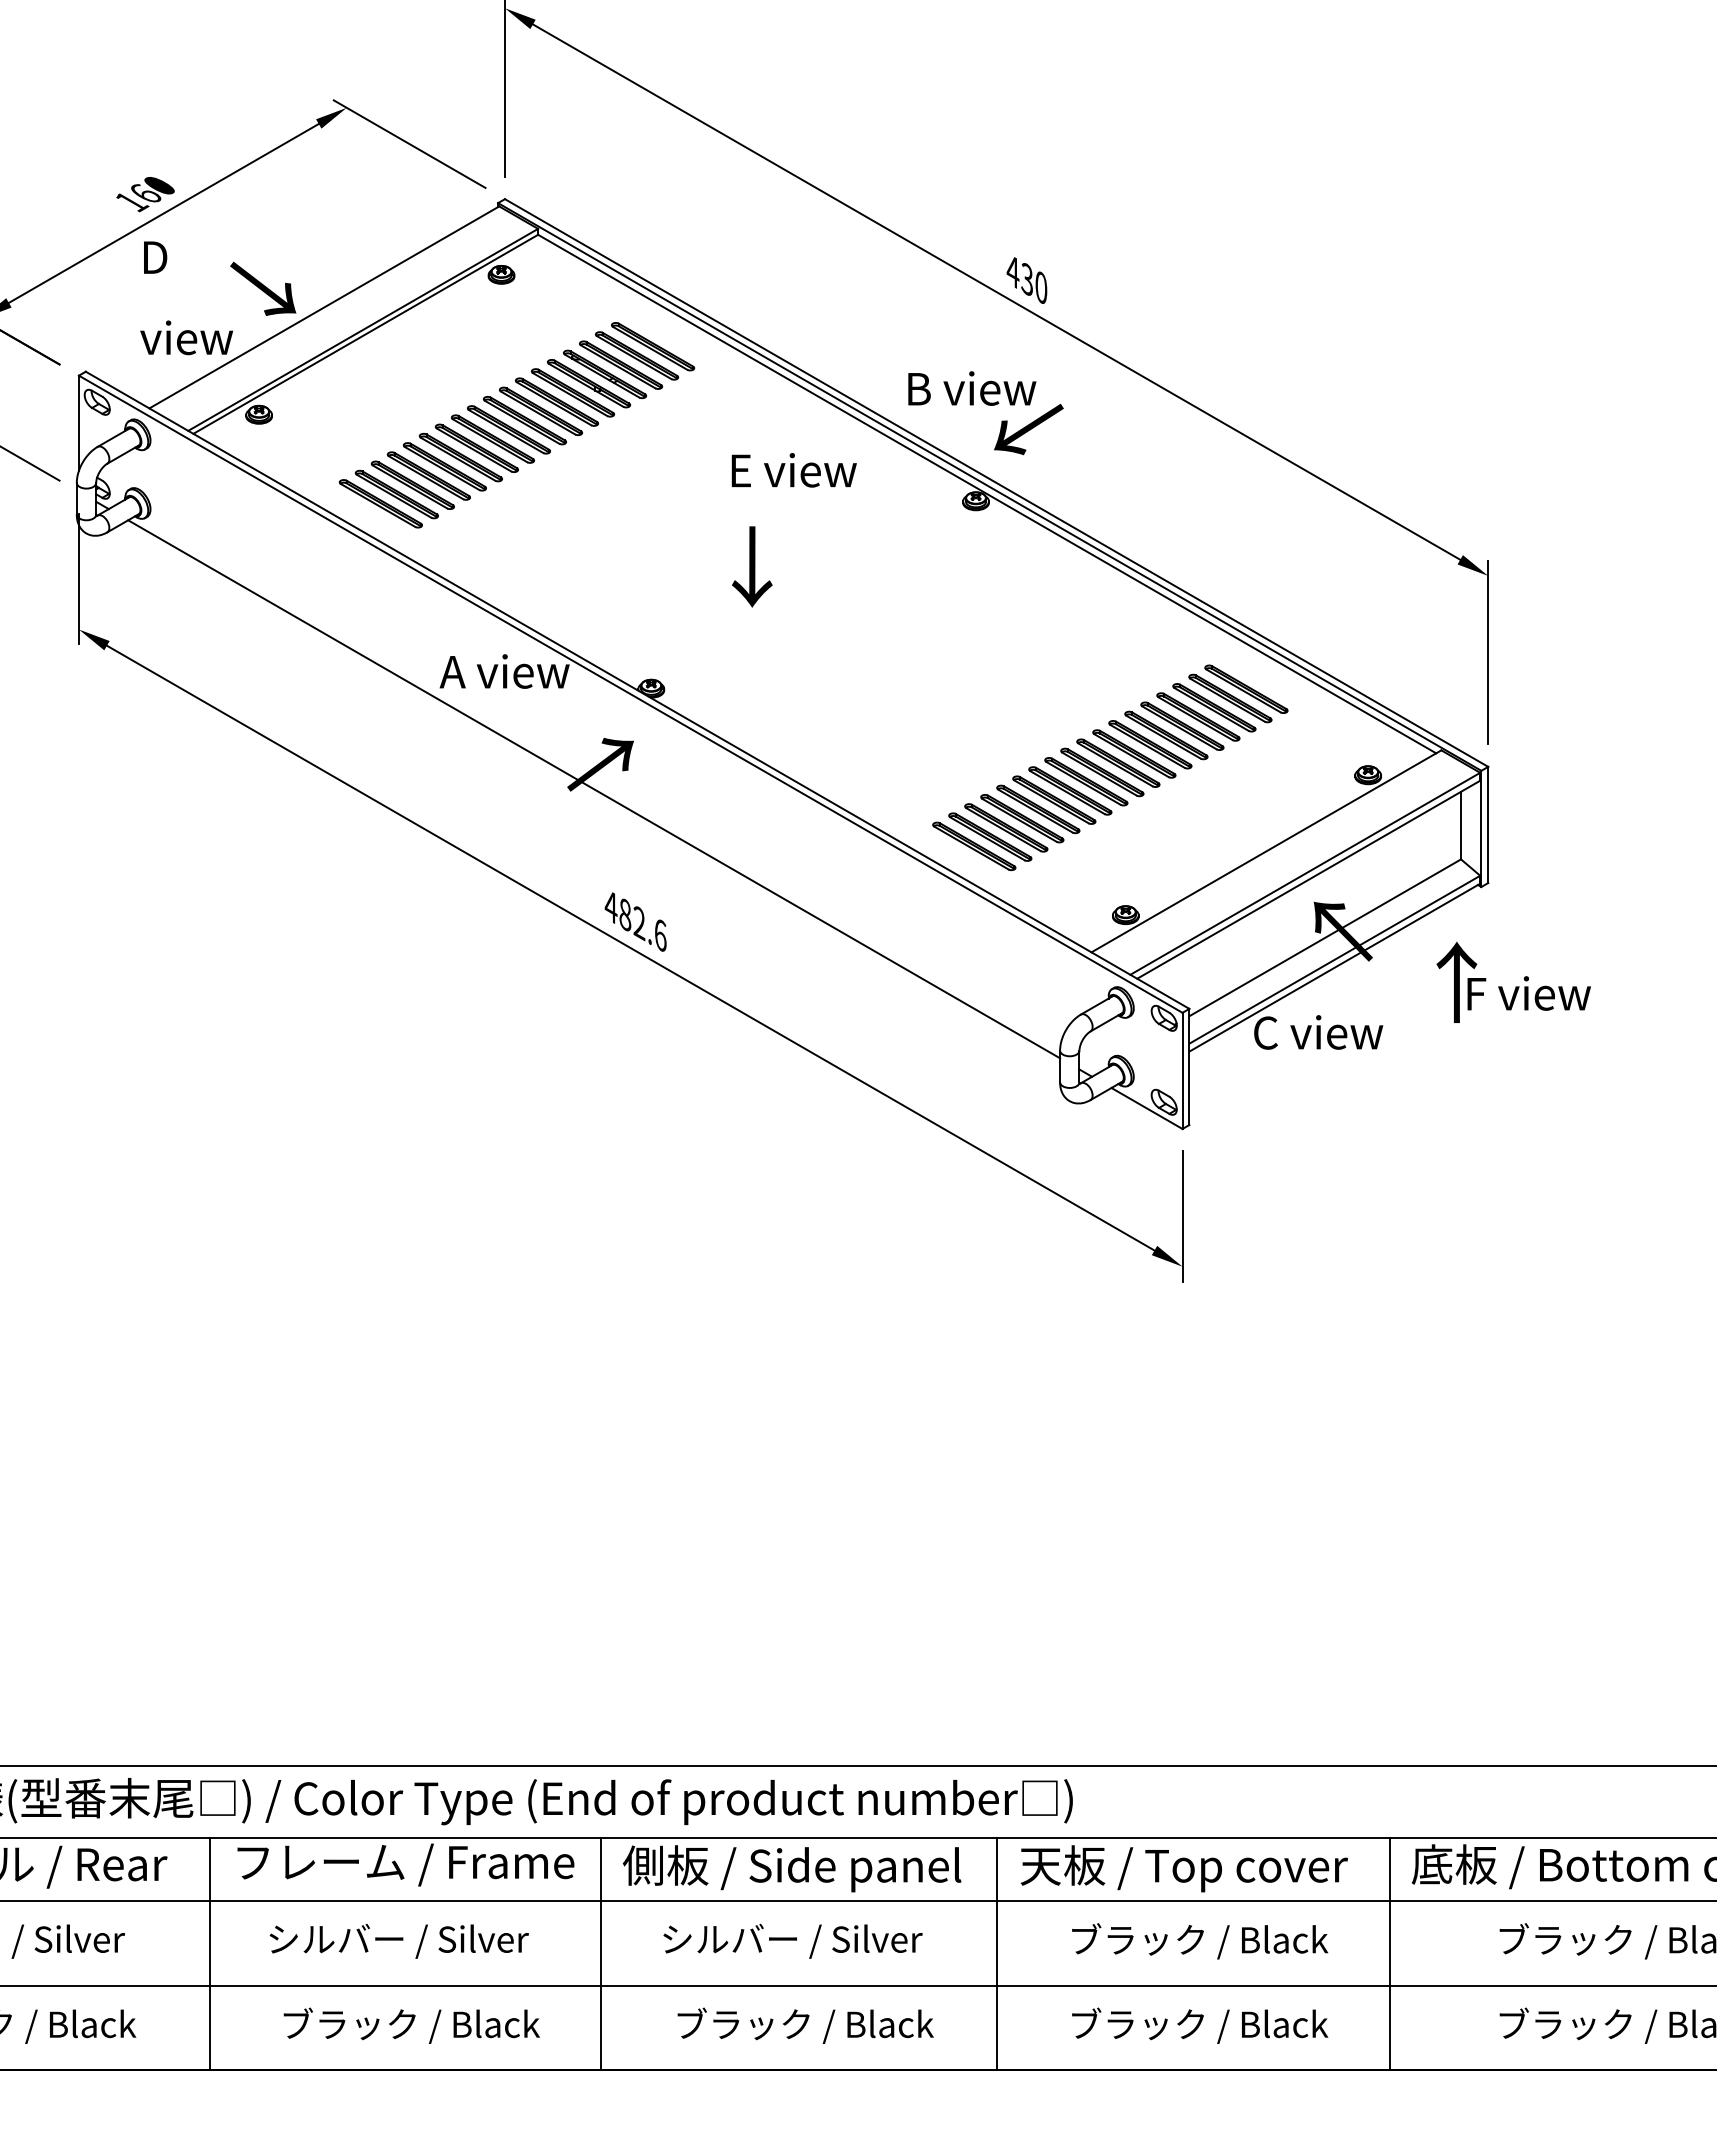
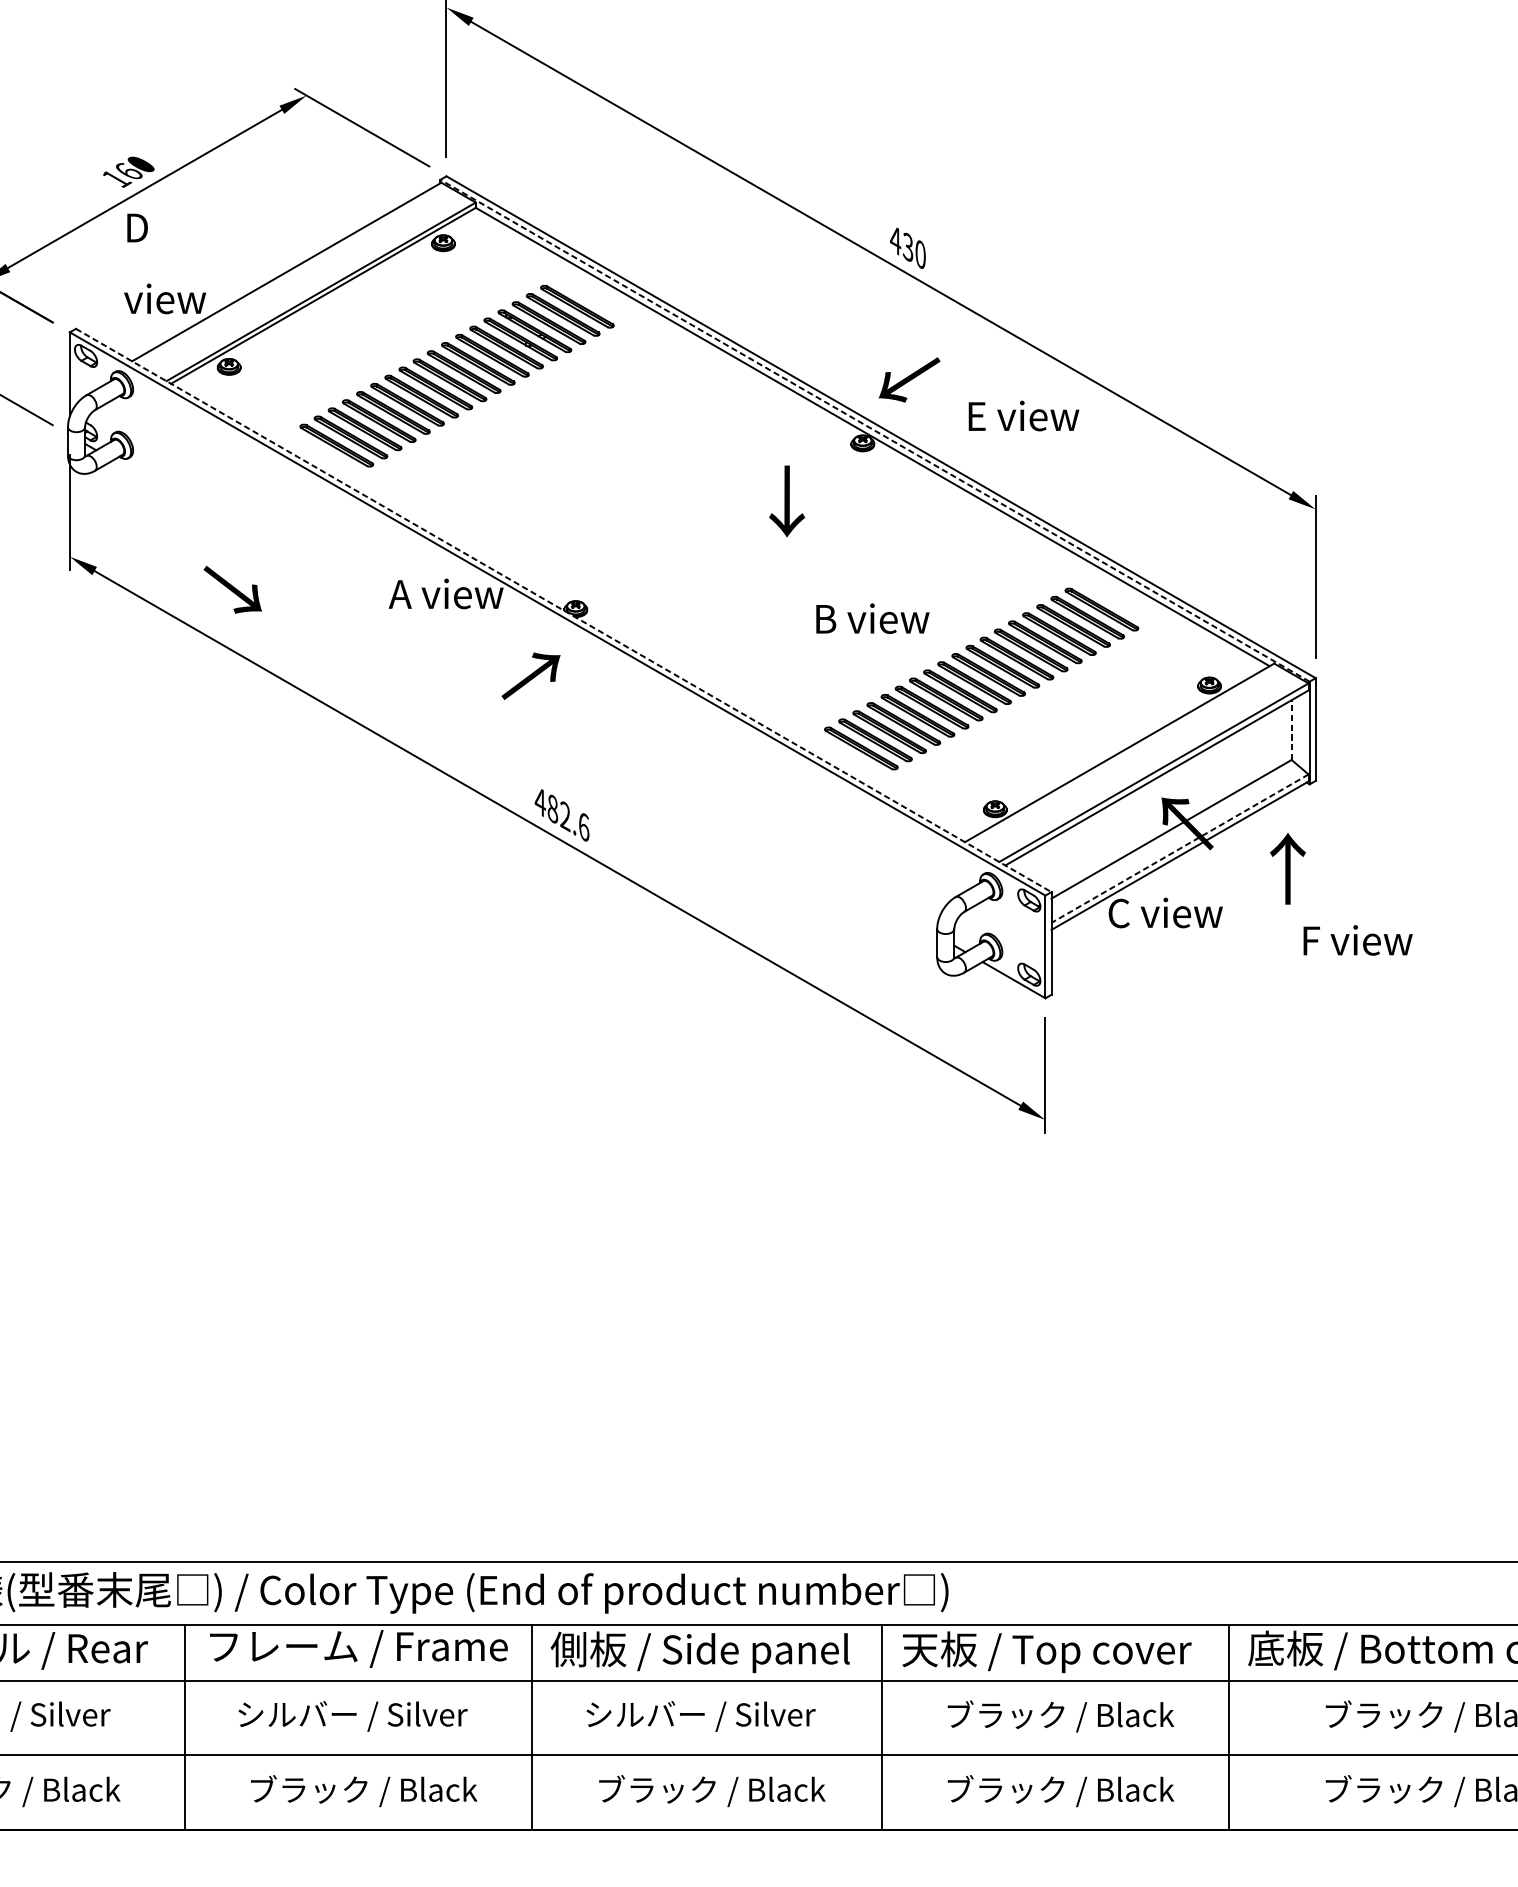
text: (263, 288) -> (233, 589), moved
text: (972, 388) -> (873, 618), moved
text: (793, 470) -> (1023, 416), moved
line: (989, 486) -> (874, 430), solid -> dashed
text: (752, 566) -> (787, 501), moved
line: (638, 690) -> (564, 610), solid -> dashed
line: (594, 789) -> (525, 698), removed
line: (1460, 825) -> (1291, 730), solid -> dashed
line: (1334, 959) -> (1179, 848), solid -> dashed
text: (1528, 993) -> (1357, 940), moved

